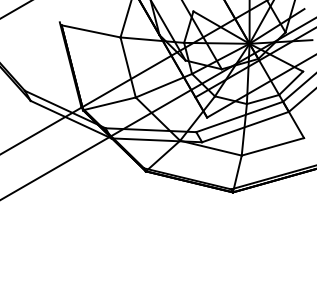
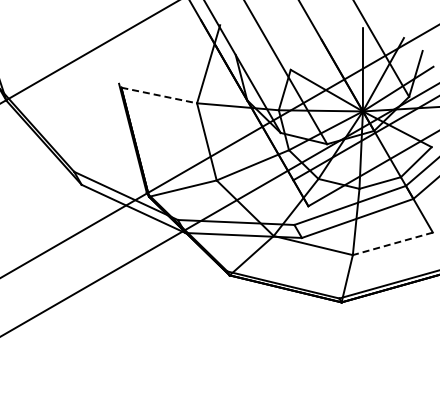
line: (91, 31) -> (159, 95), solid -> dashed
line: (272, 146) -> (392, 243), solid -> dashed

